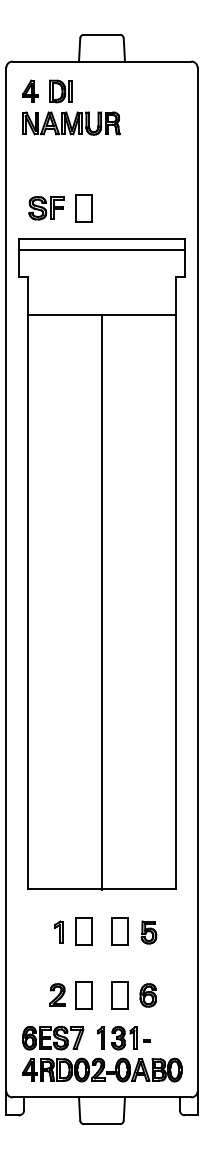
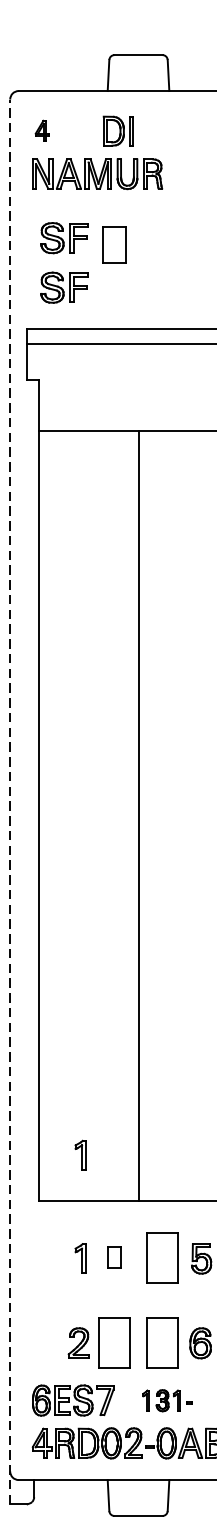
part: (30, 90) -> (42, 129), size x0.7
part: (60, 91) -> (117, 131), moved
part: (46, 171) -> (64, 238), added
part: (83, 208) -> (113, 245), moved
line: (6, 591) -> (10, 801), solid -> dashed
part: (58, 854) -> (80, 1154), added
part: (83, 931) -> (113, 1257), size x0.6
part: (119, 931) -> (161, 1257), size x1.4
part: (83, 995) -> (113, 1343), size x1.4
part: (119, 995) -> (161, 1343), size x1.4
part: (123, 1038) -> (167, 1401), size x0.7

